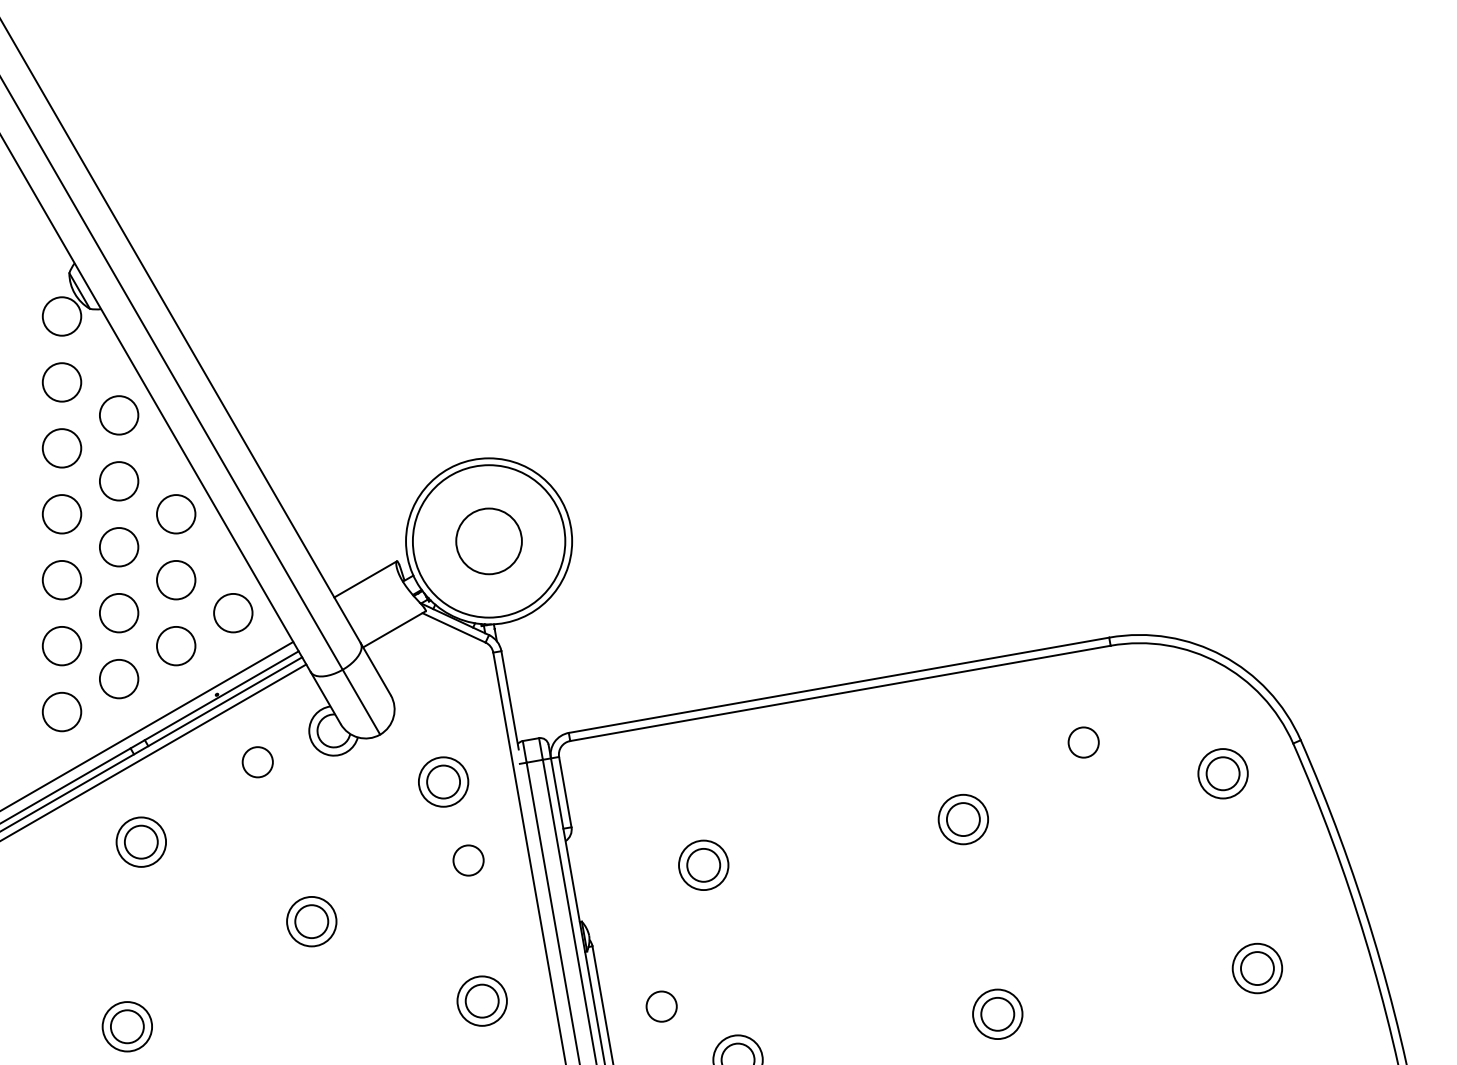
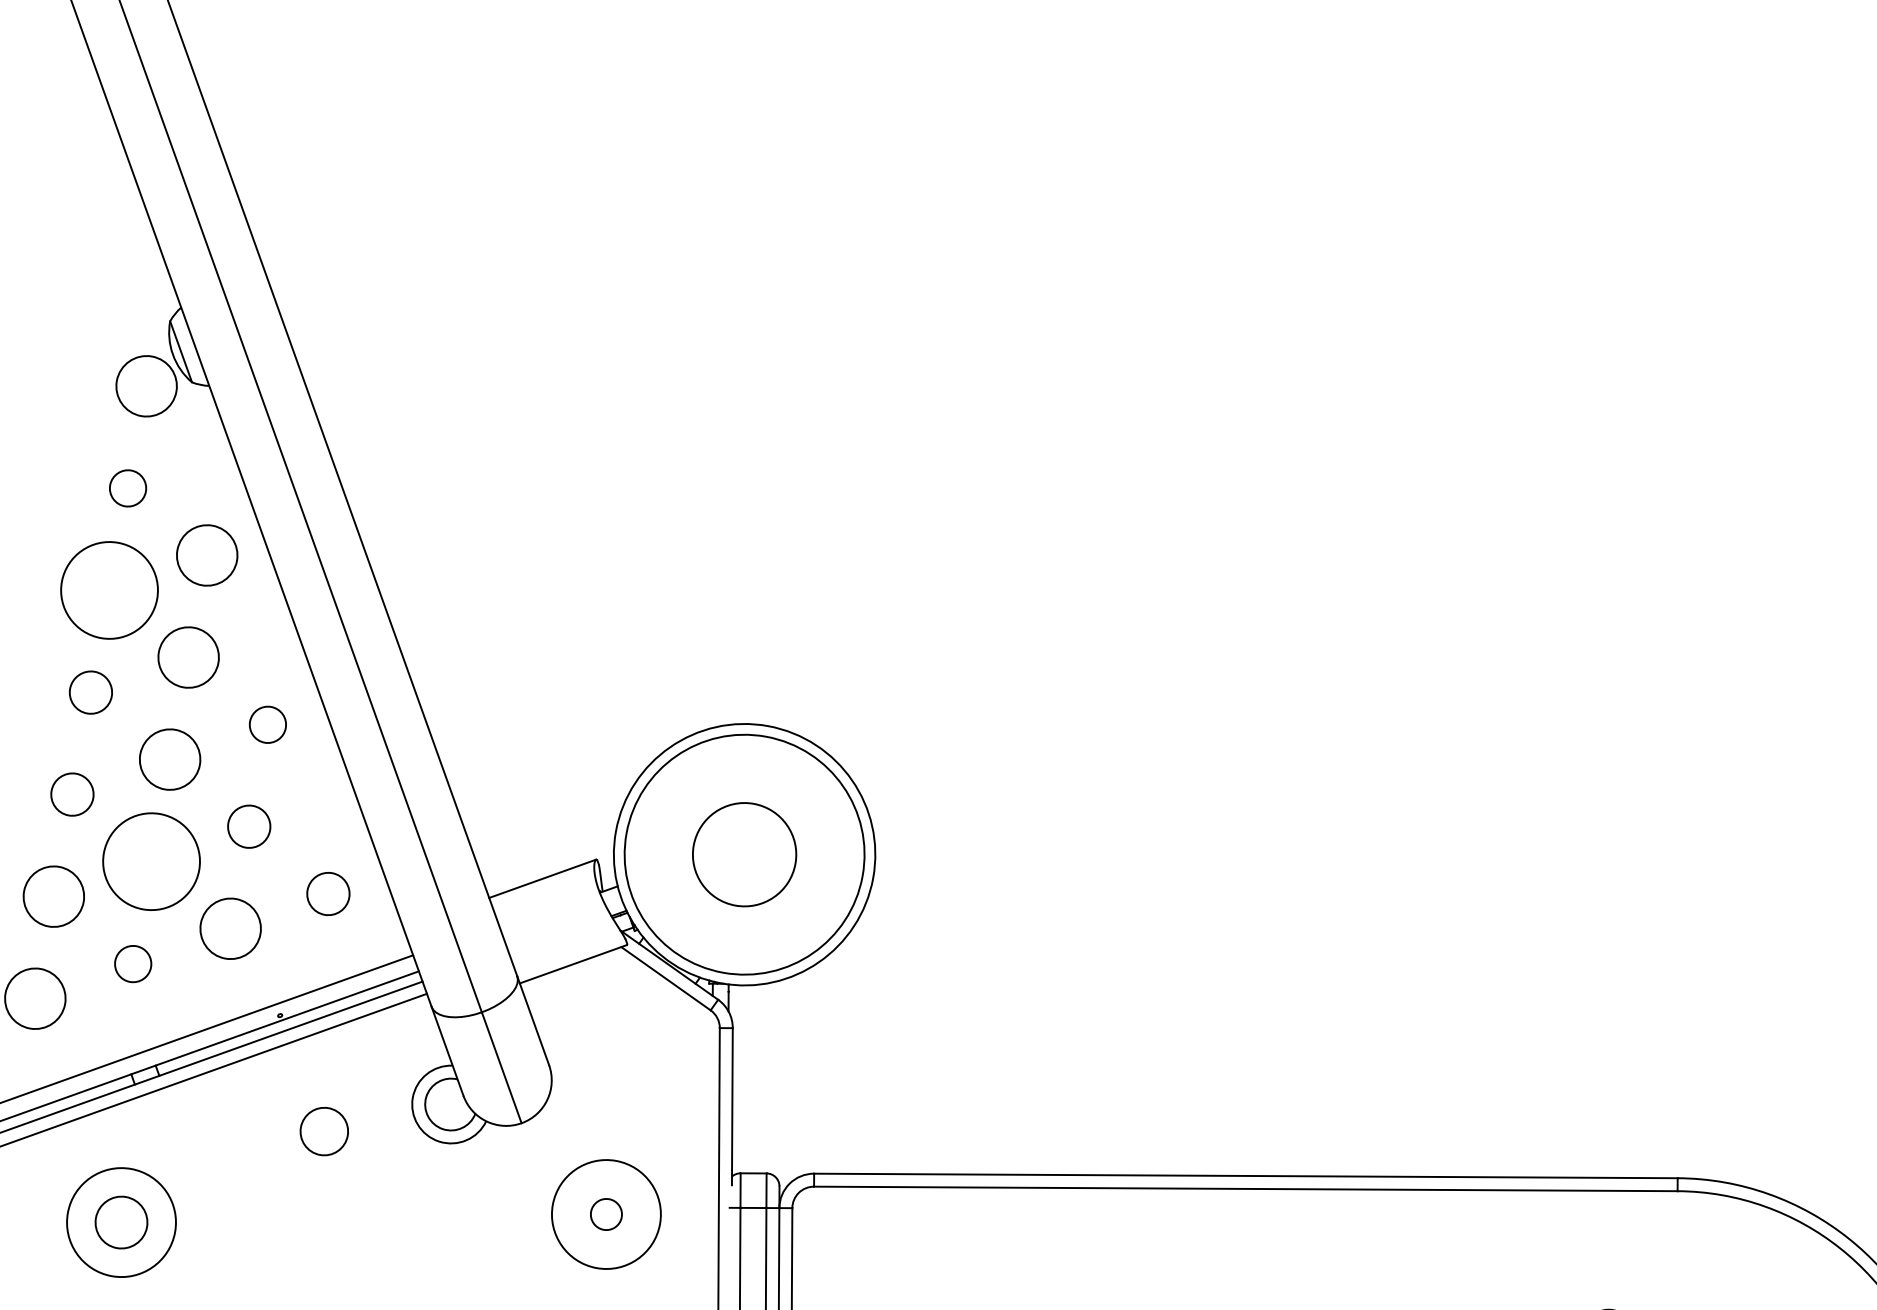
circle: (61, 382) -> (127, 488), size x0.6
circle: (61, 448) -> (108, 590), size x1.6
circle: (61, 514) -> (90, 692), size x0.7
circle: (176, 514) -> (268, 725), size x0.6
circle: (61, 579) -> (71, 793), size x0.7
circle: (175, 579) -> (248, 825), size x0.7
circle: (118, 612) -> (150, 860), size x1.6
circle: (233, 613) -> (328, 894), size x0.7
circle: (119, 679) -> (133, 964), size x0.6
circle: (443, 781) -> (606, 1213), size x0.6
circle: (443, 781) -> (606, 1213), size x1.4
circle: (141, 841) -> (121, 1221), size x1.4

